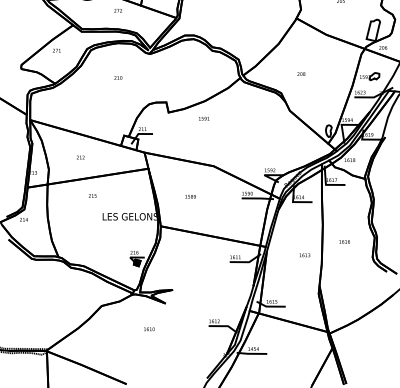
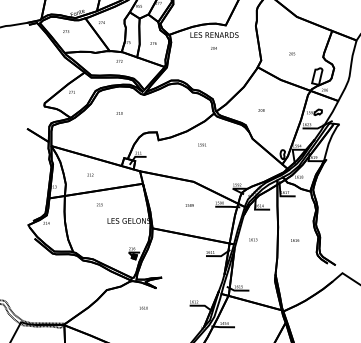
text: (203, 118) -> (201, 144), moved
text: (190, 196) -> (189, 205), moved
text: (305, 254) -> (253, 239), moved

